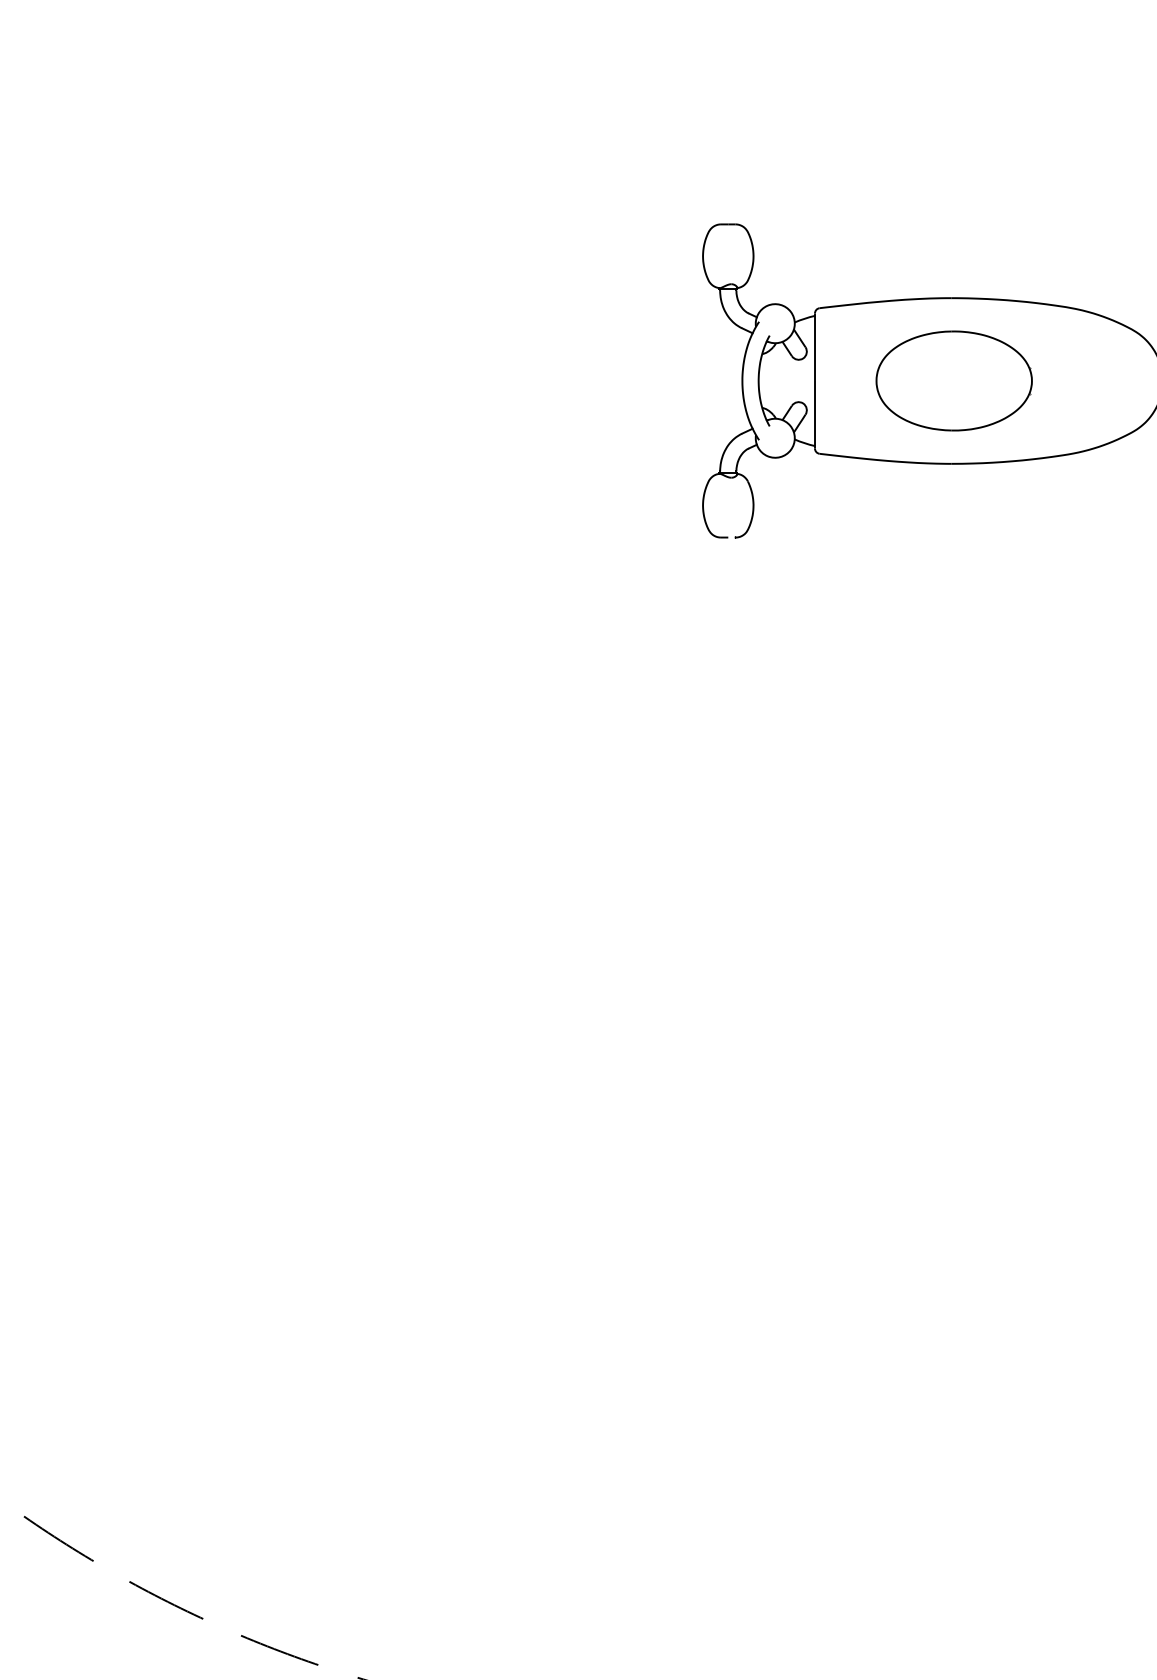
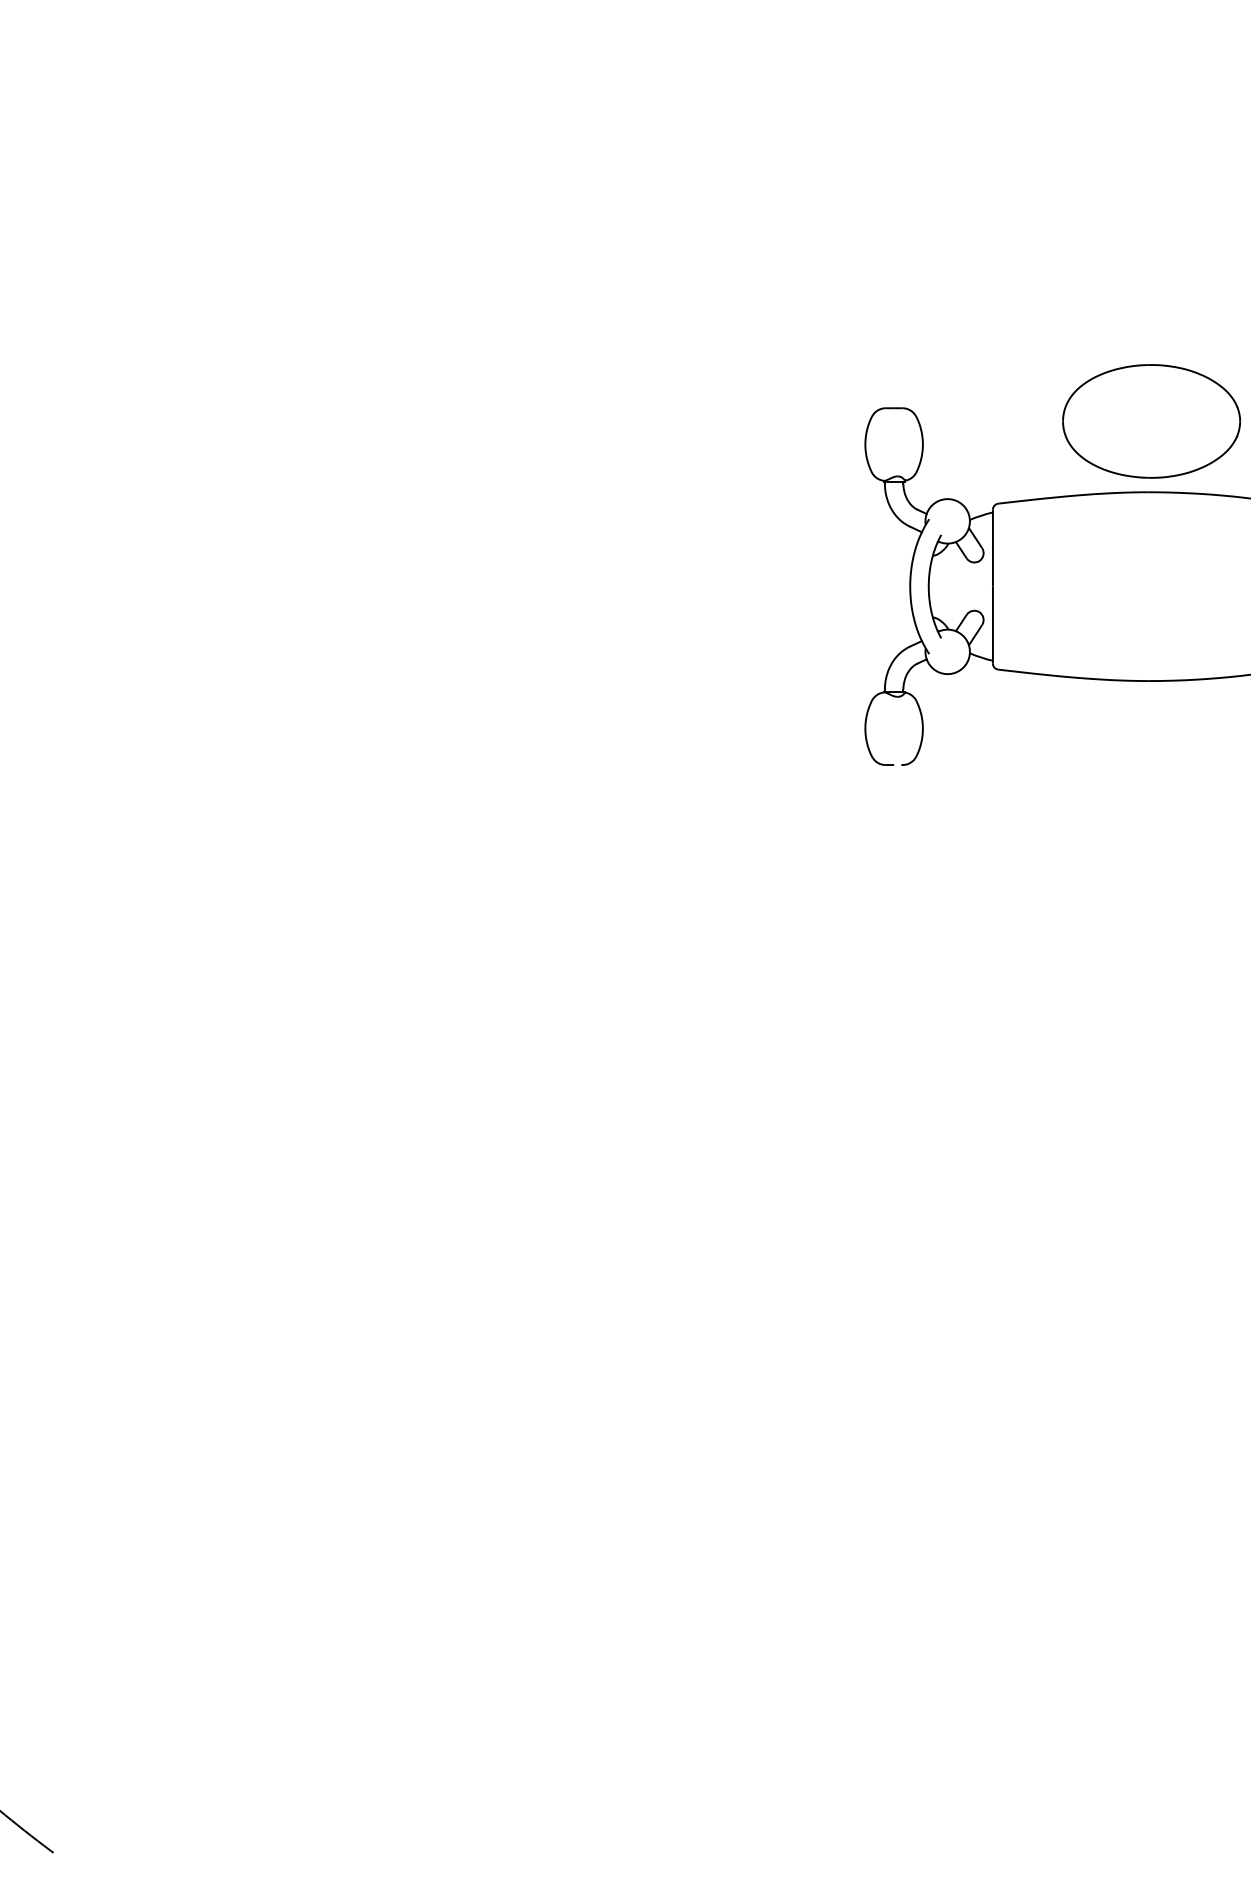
part: (953, 380) -> (1150, 420), moved

